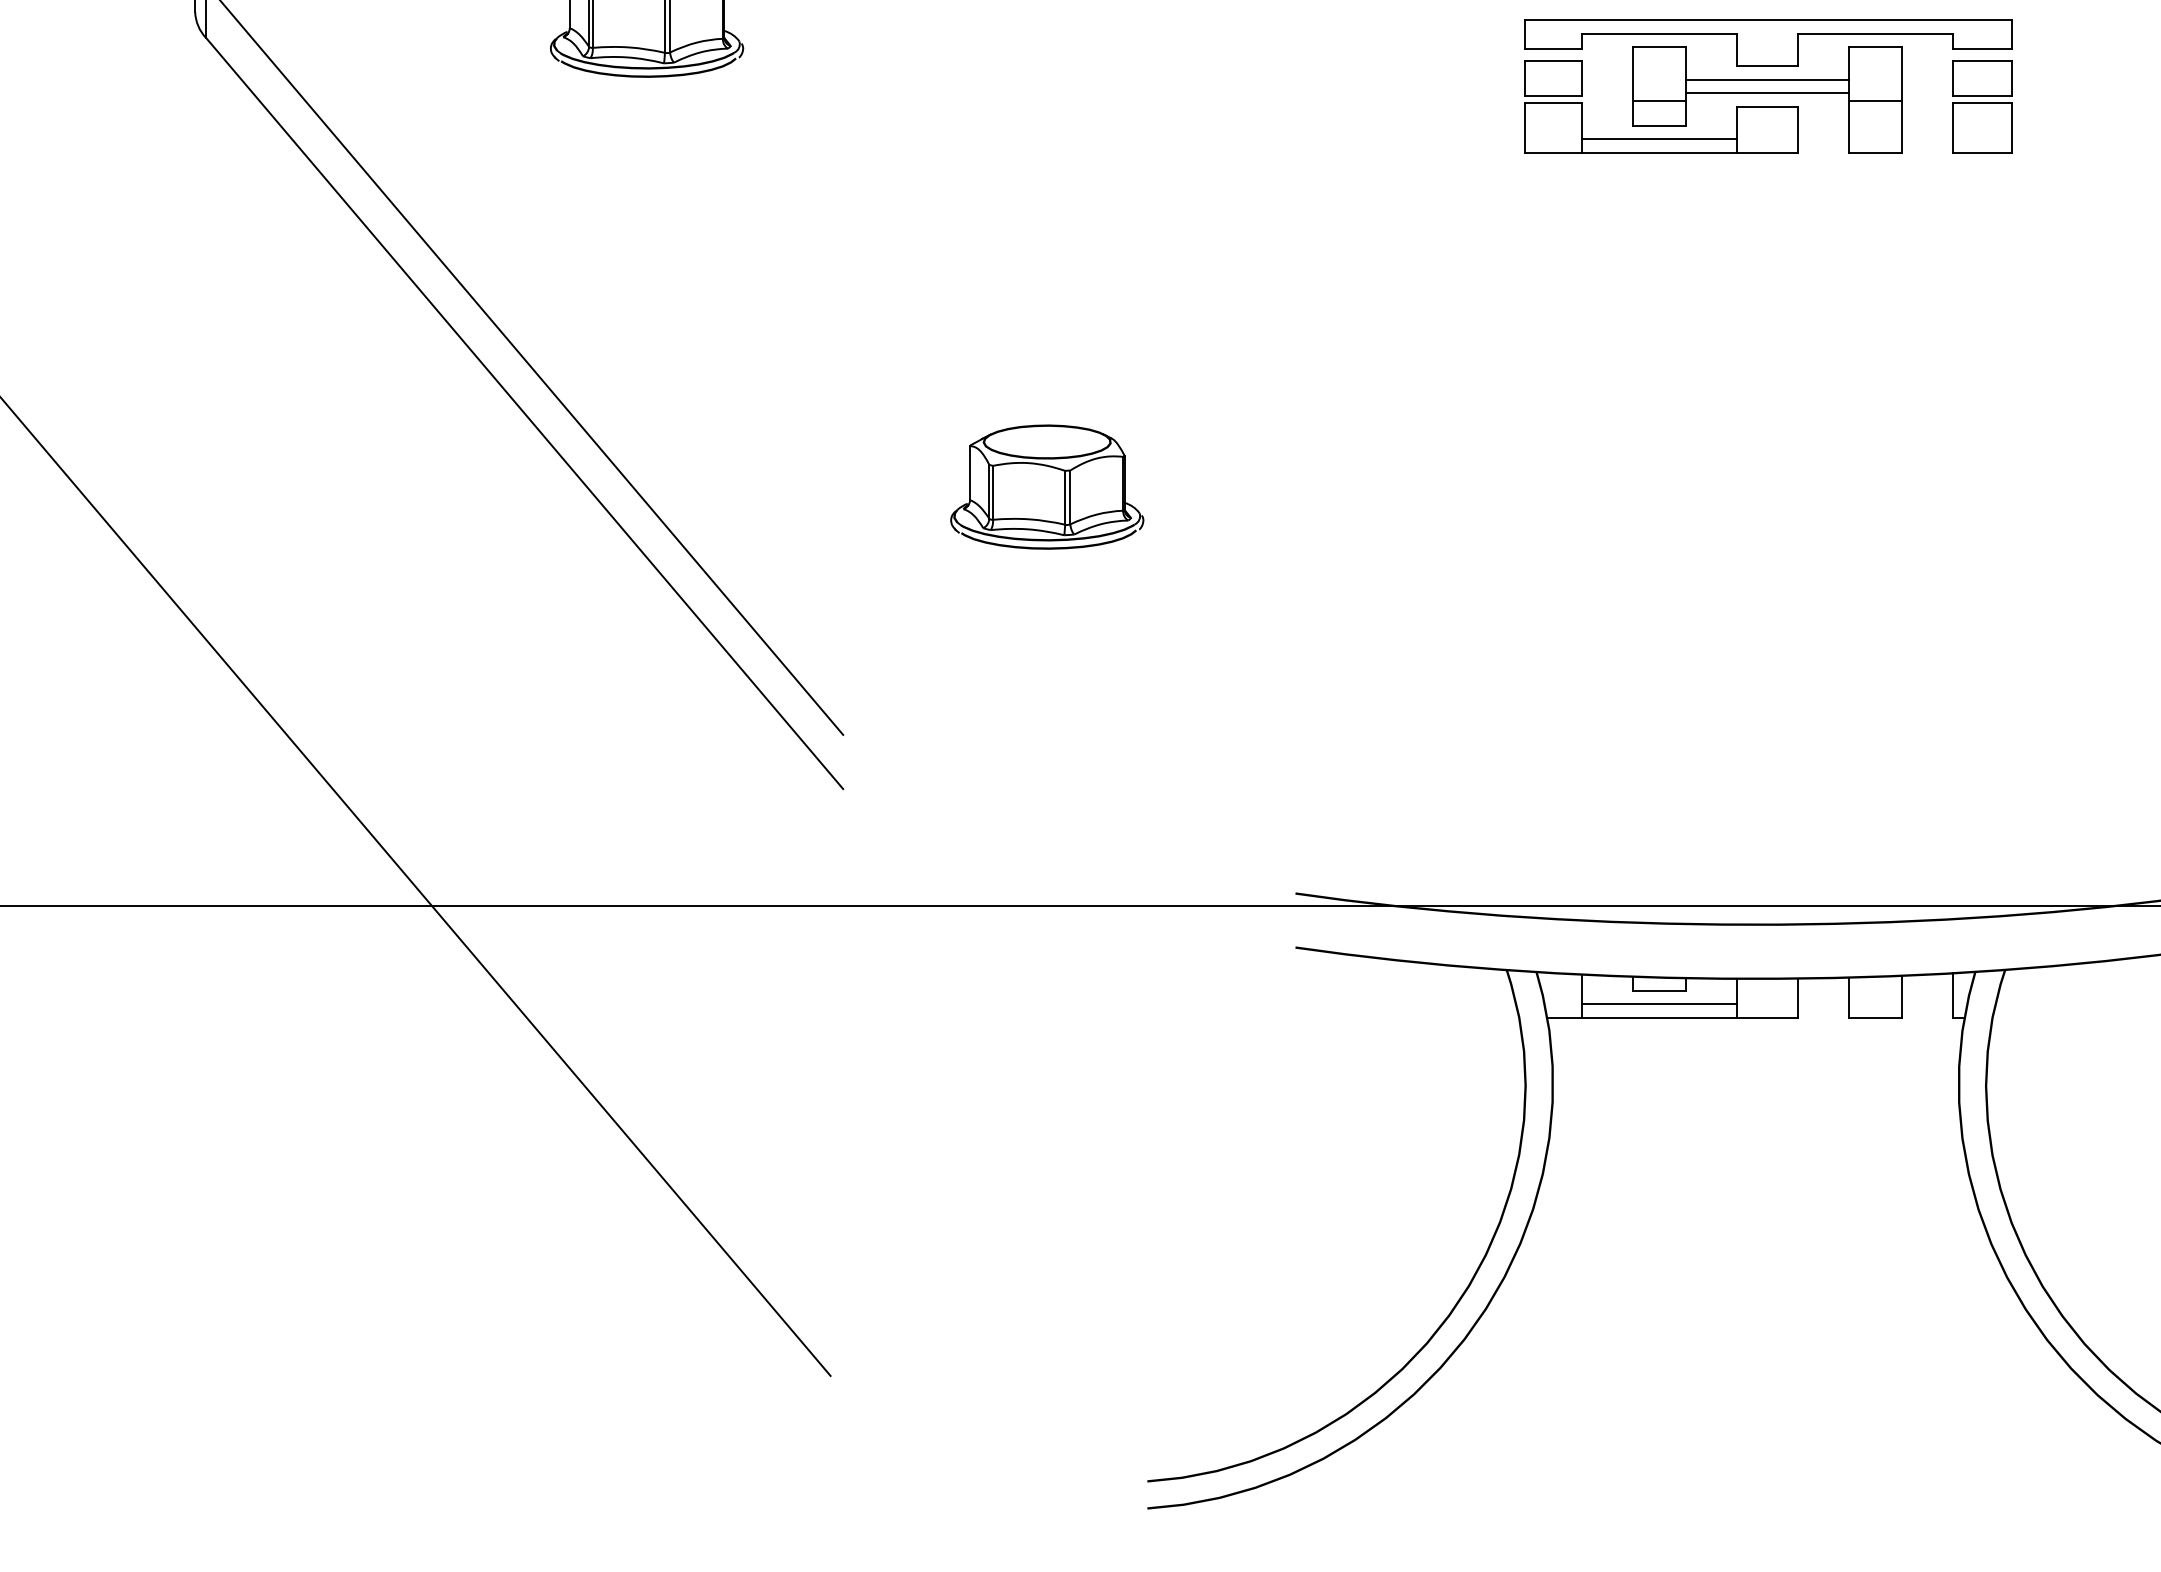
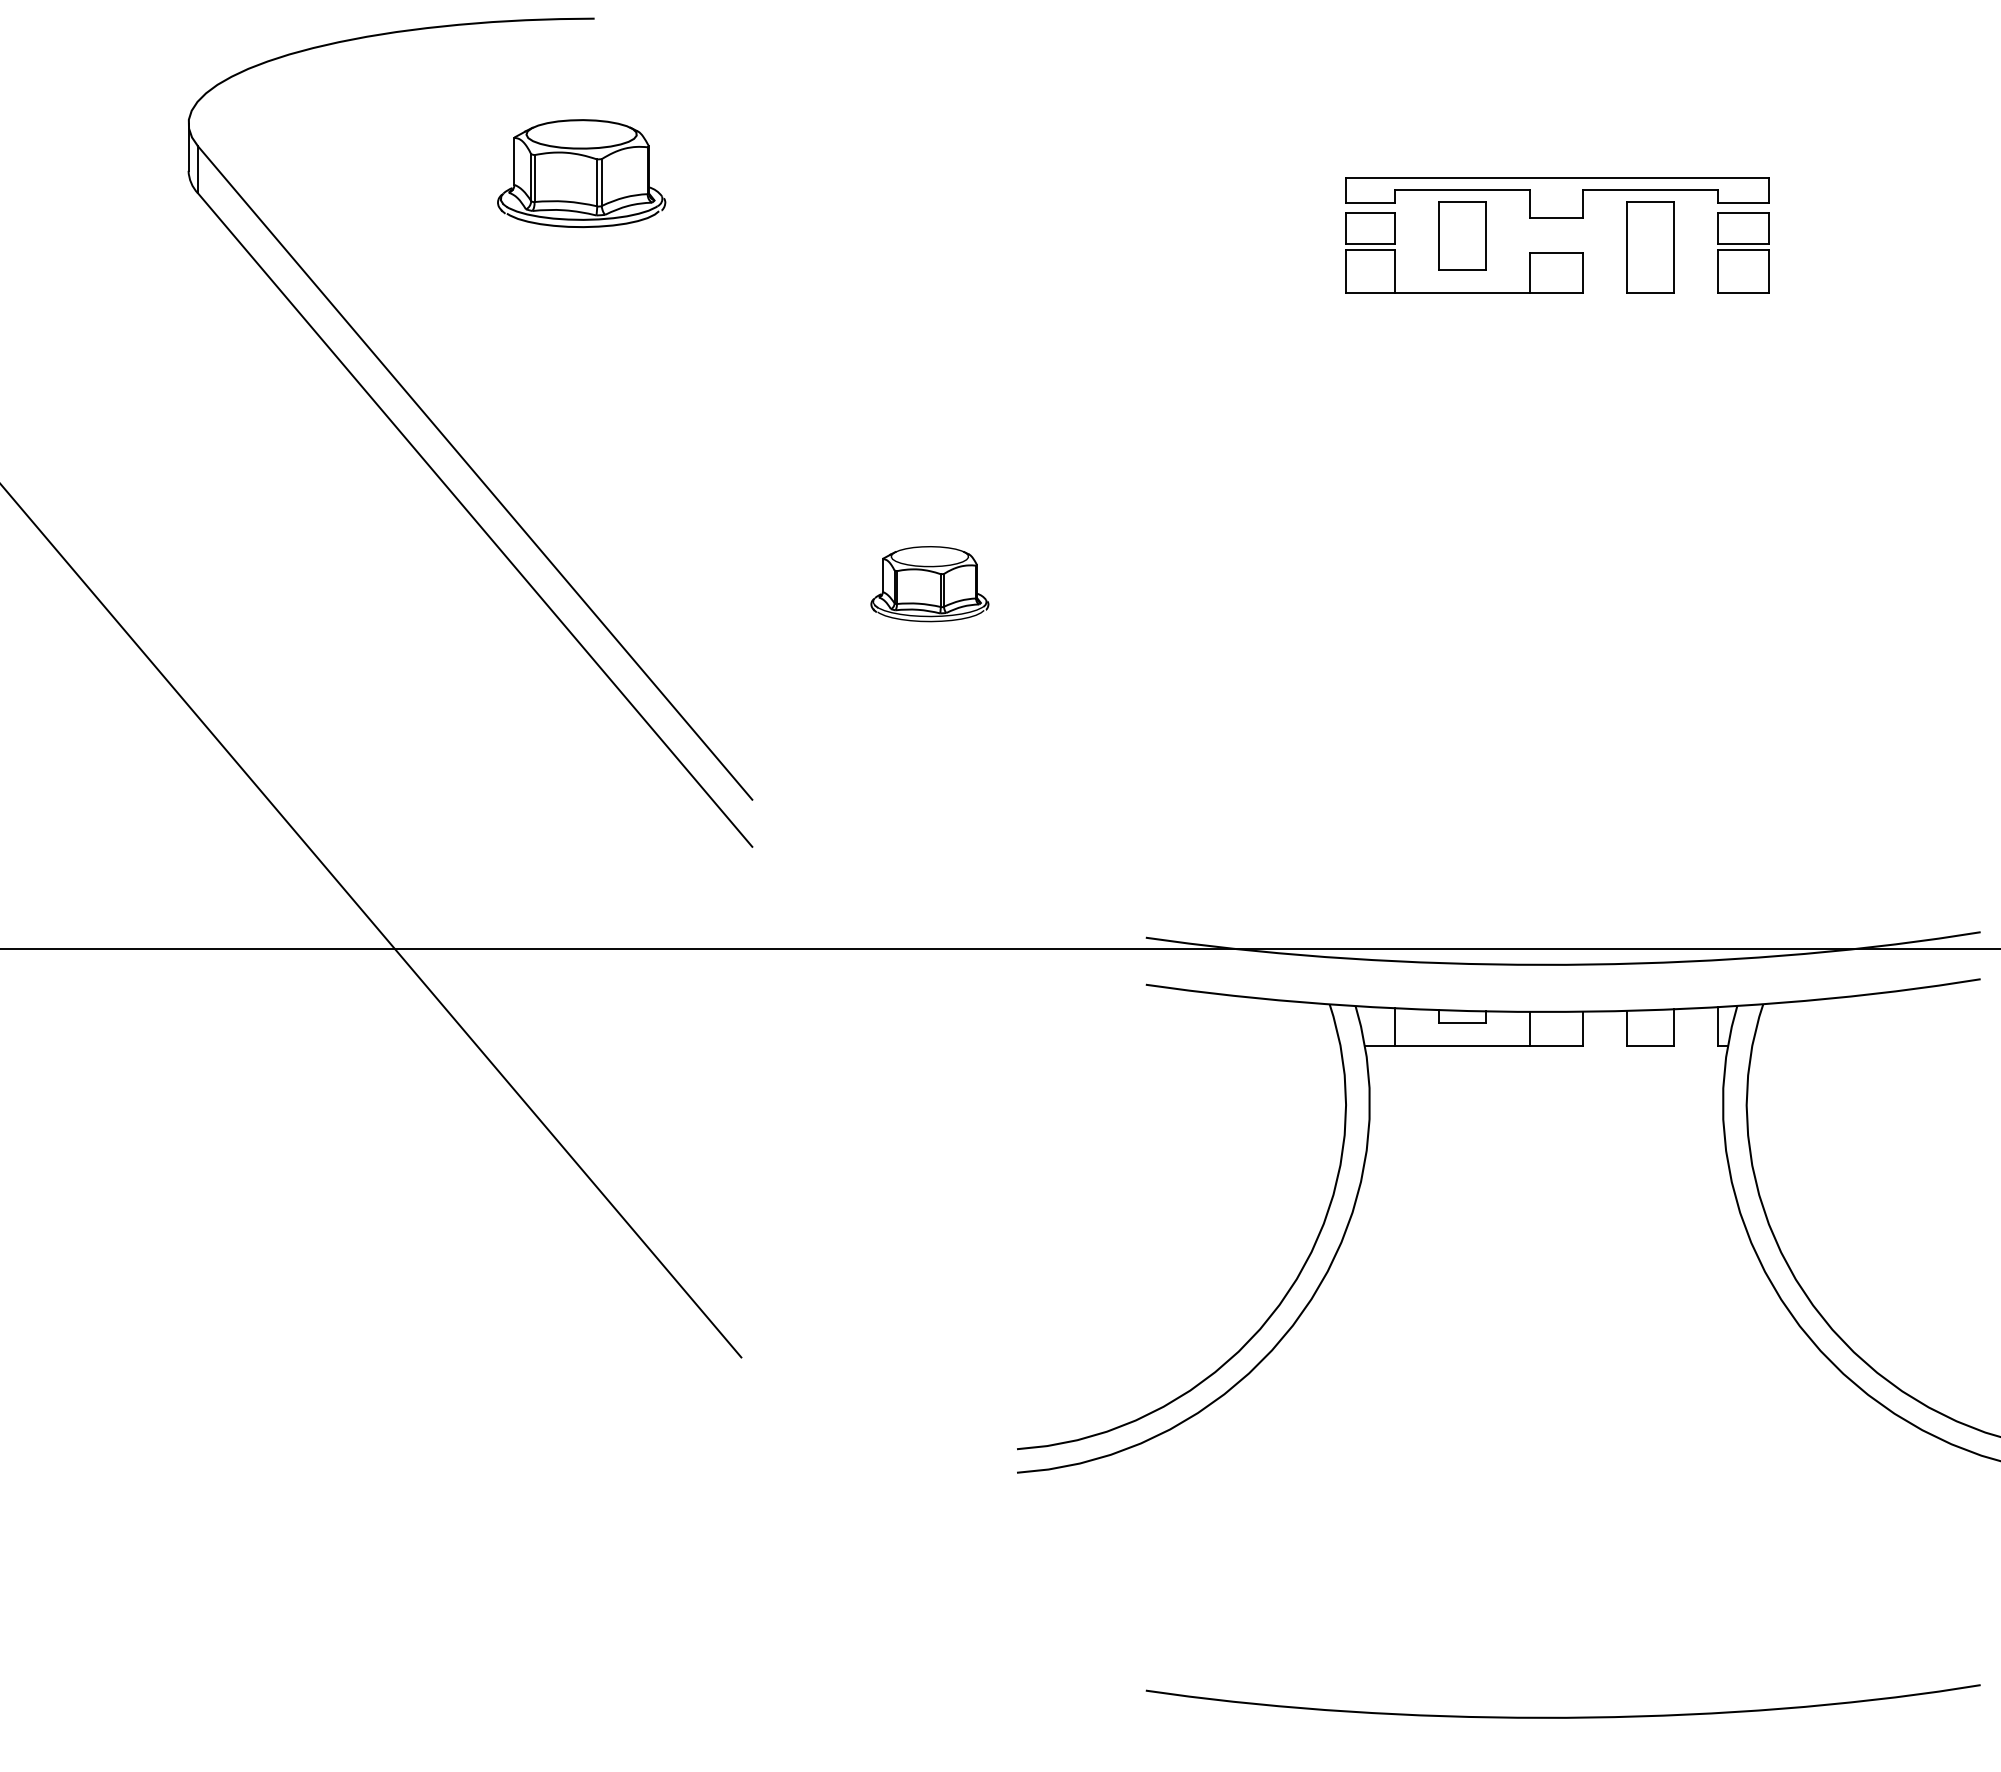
line: (1767, 79) -> (1556, 229), removed
line: (1767, 93) -> (1556, 241), removed
line: (1659, 101) -> (1462, 248), removed
line: (1875, 101) -> (1650, 248), removed
line: (1659, 139) -> (1462, 281), removed
part: (1046, 486) -> (929, 583), size x0.7
line: (1659, 1004) -> (1462, 1034), removed

